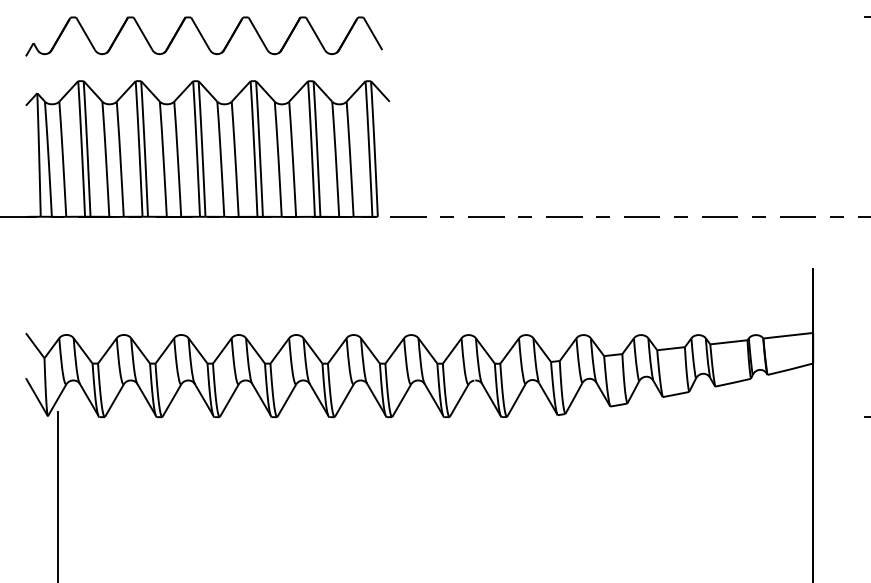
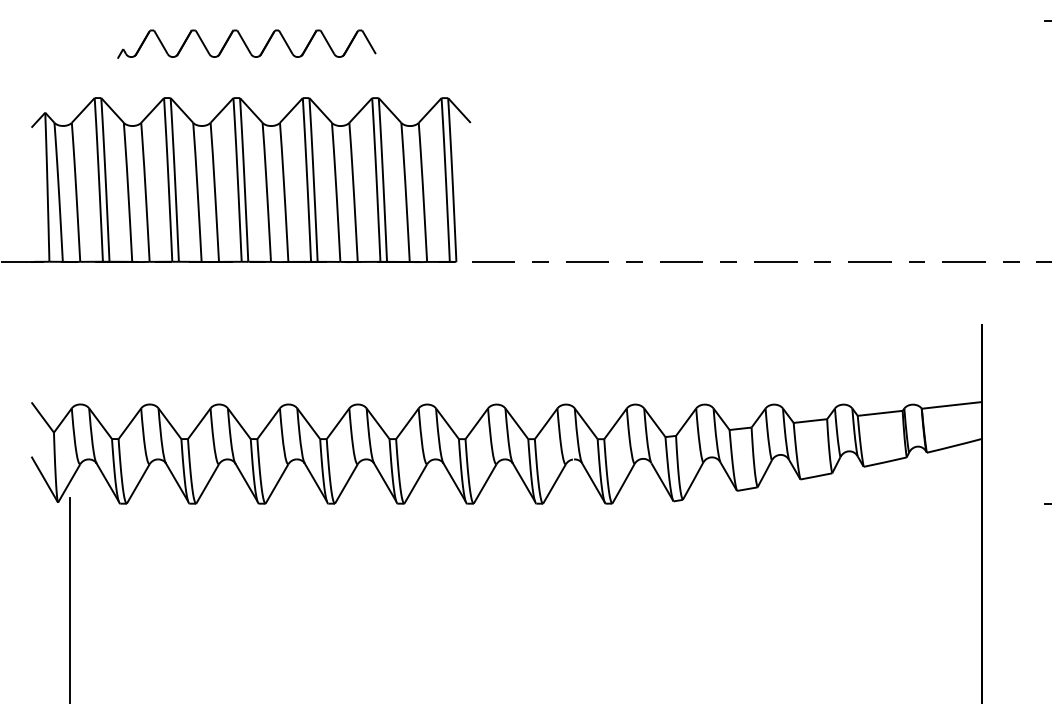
part: (203, 36) -> (246, 44), size x0.6

